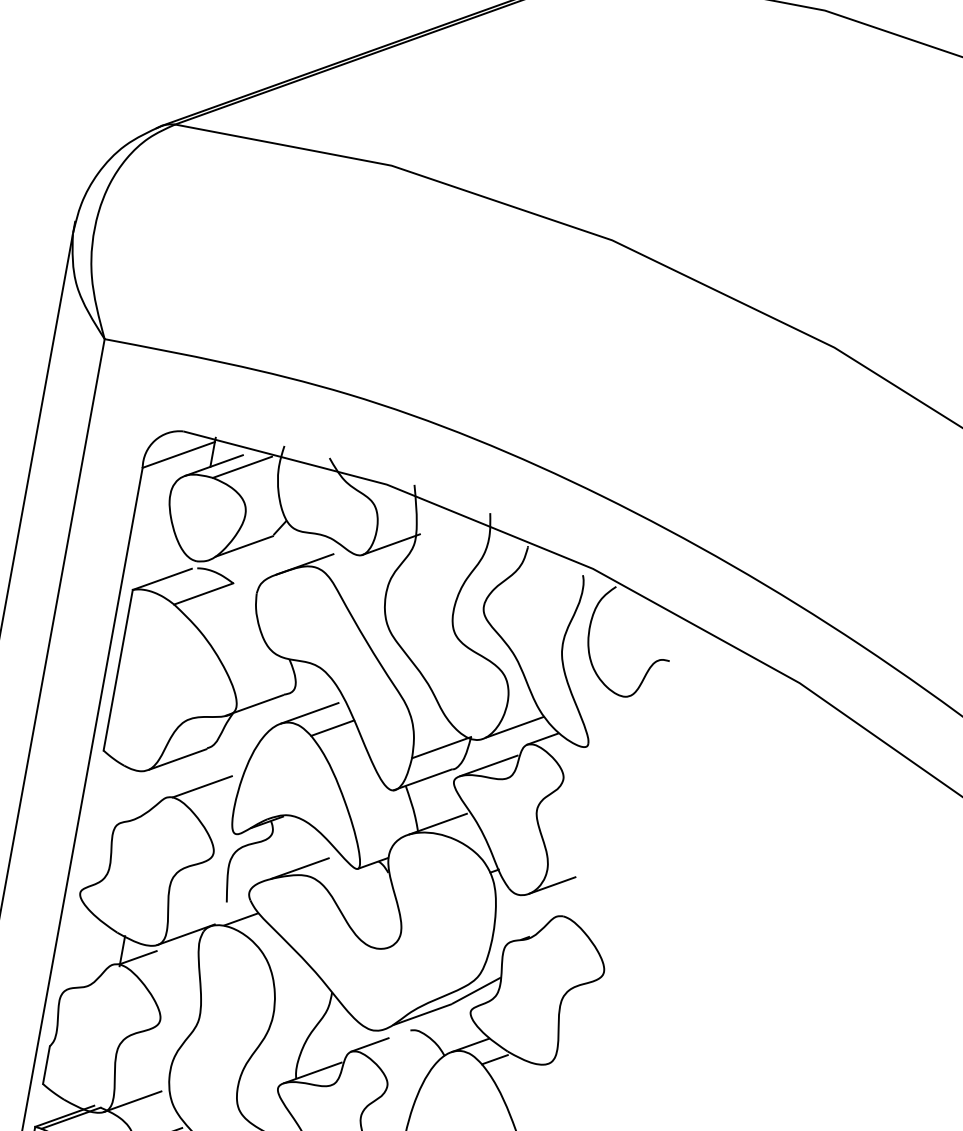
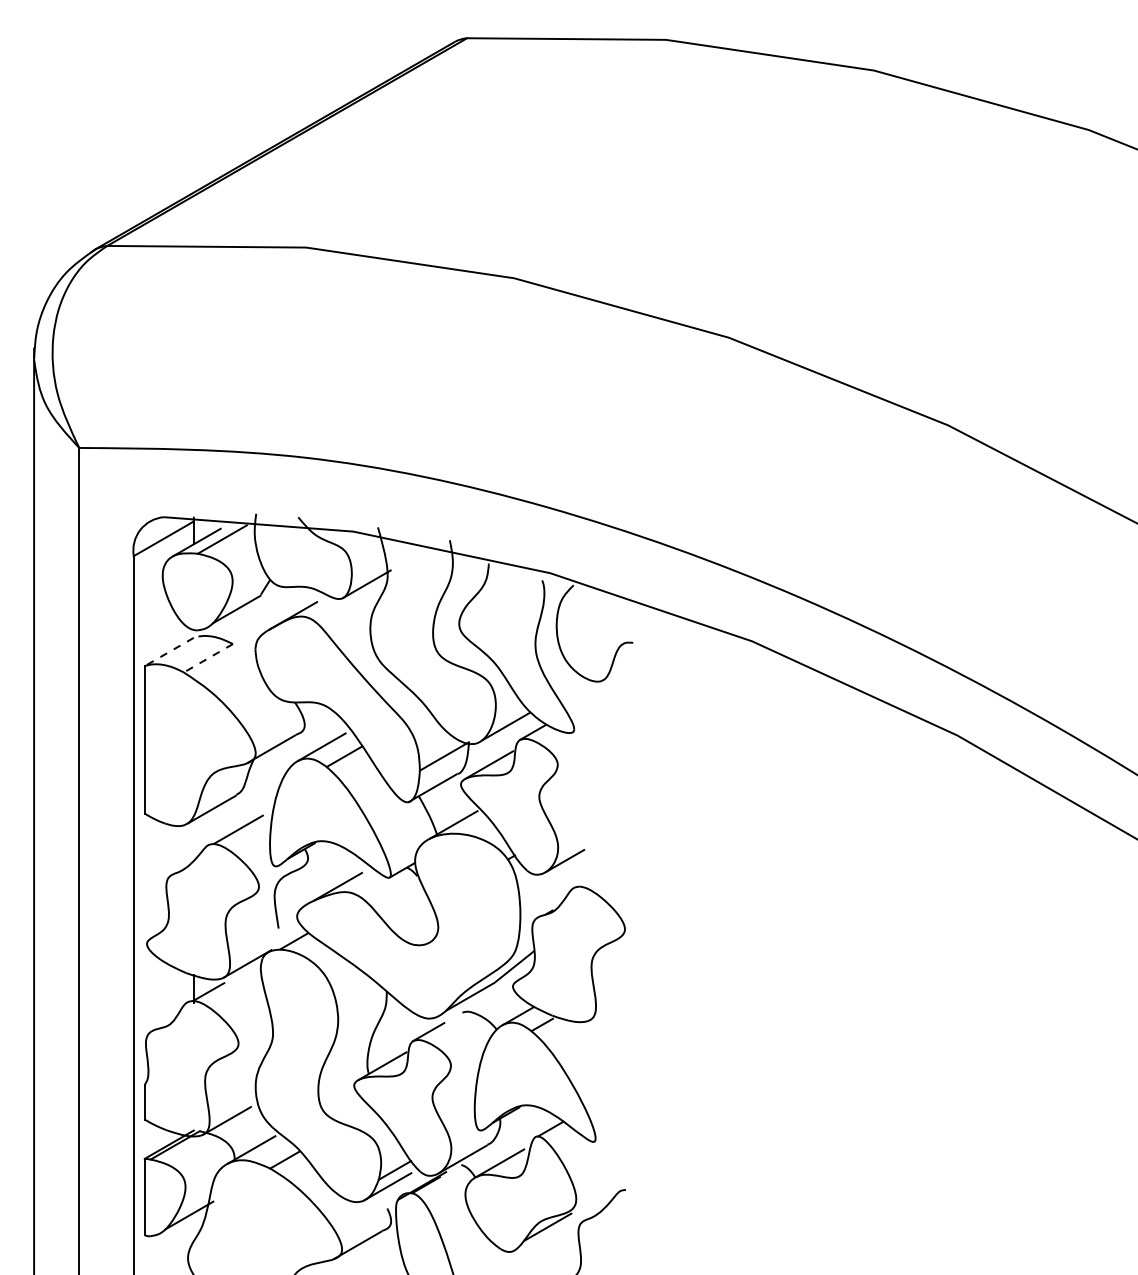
line: (161, 579) -> (168, 652), solid -> dashed
line: (202, 594) -> (207, 658), solid -> dashed

